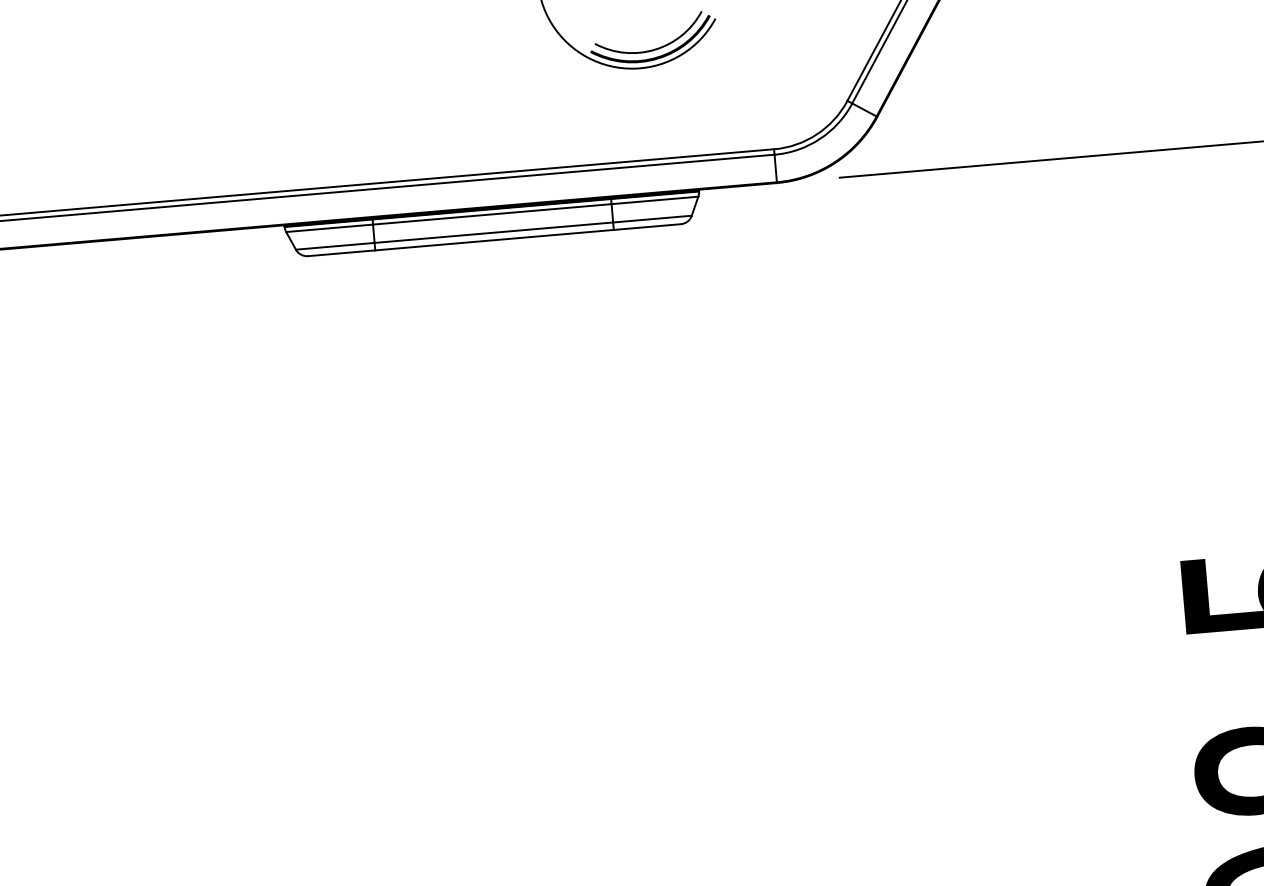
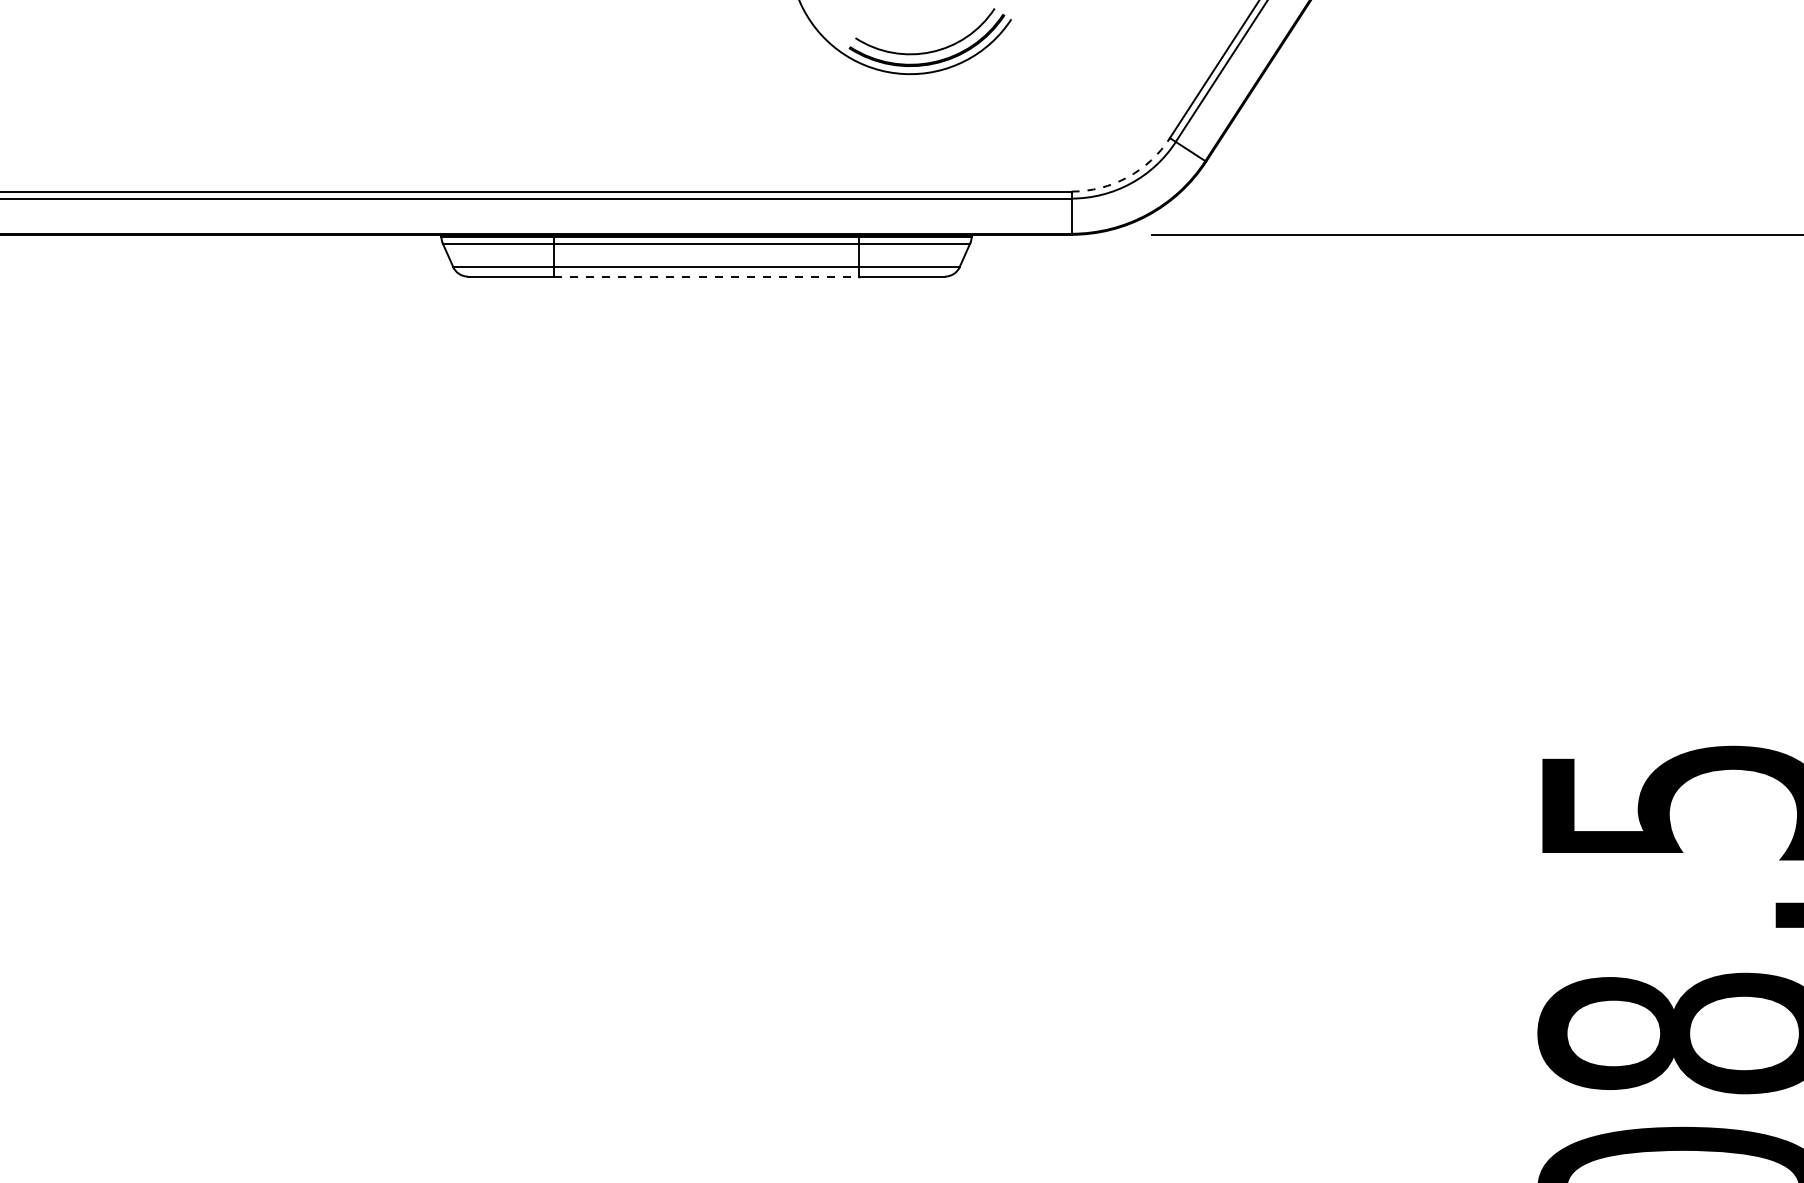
arc: (816, 134) -> (1127, 177), solid -> dashed
line: (494, 240) -> (706, 276), solid -> dashed

